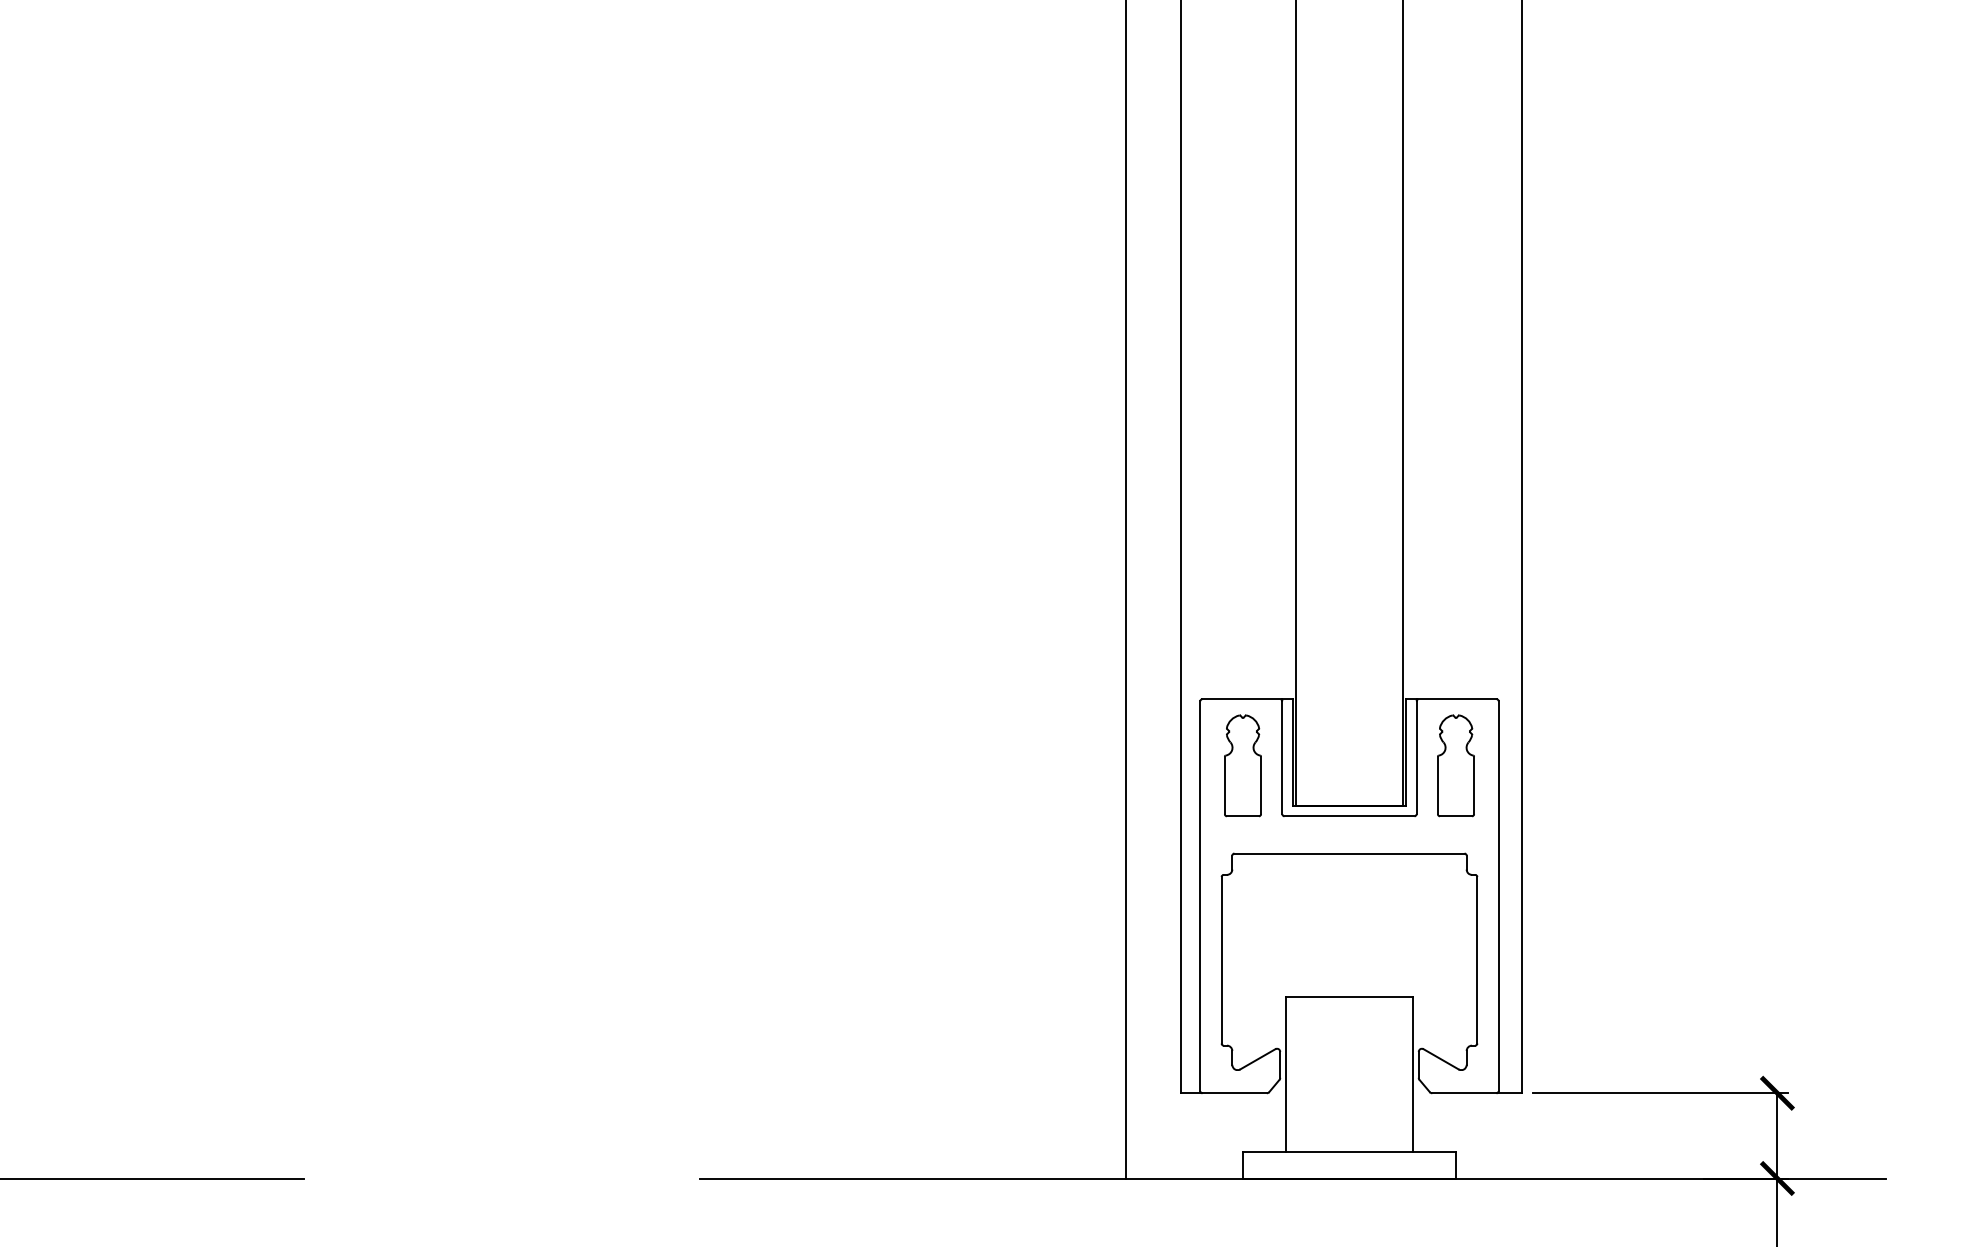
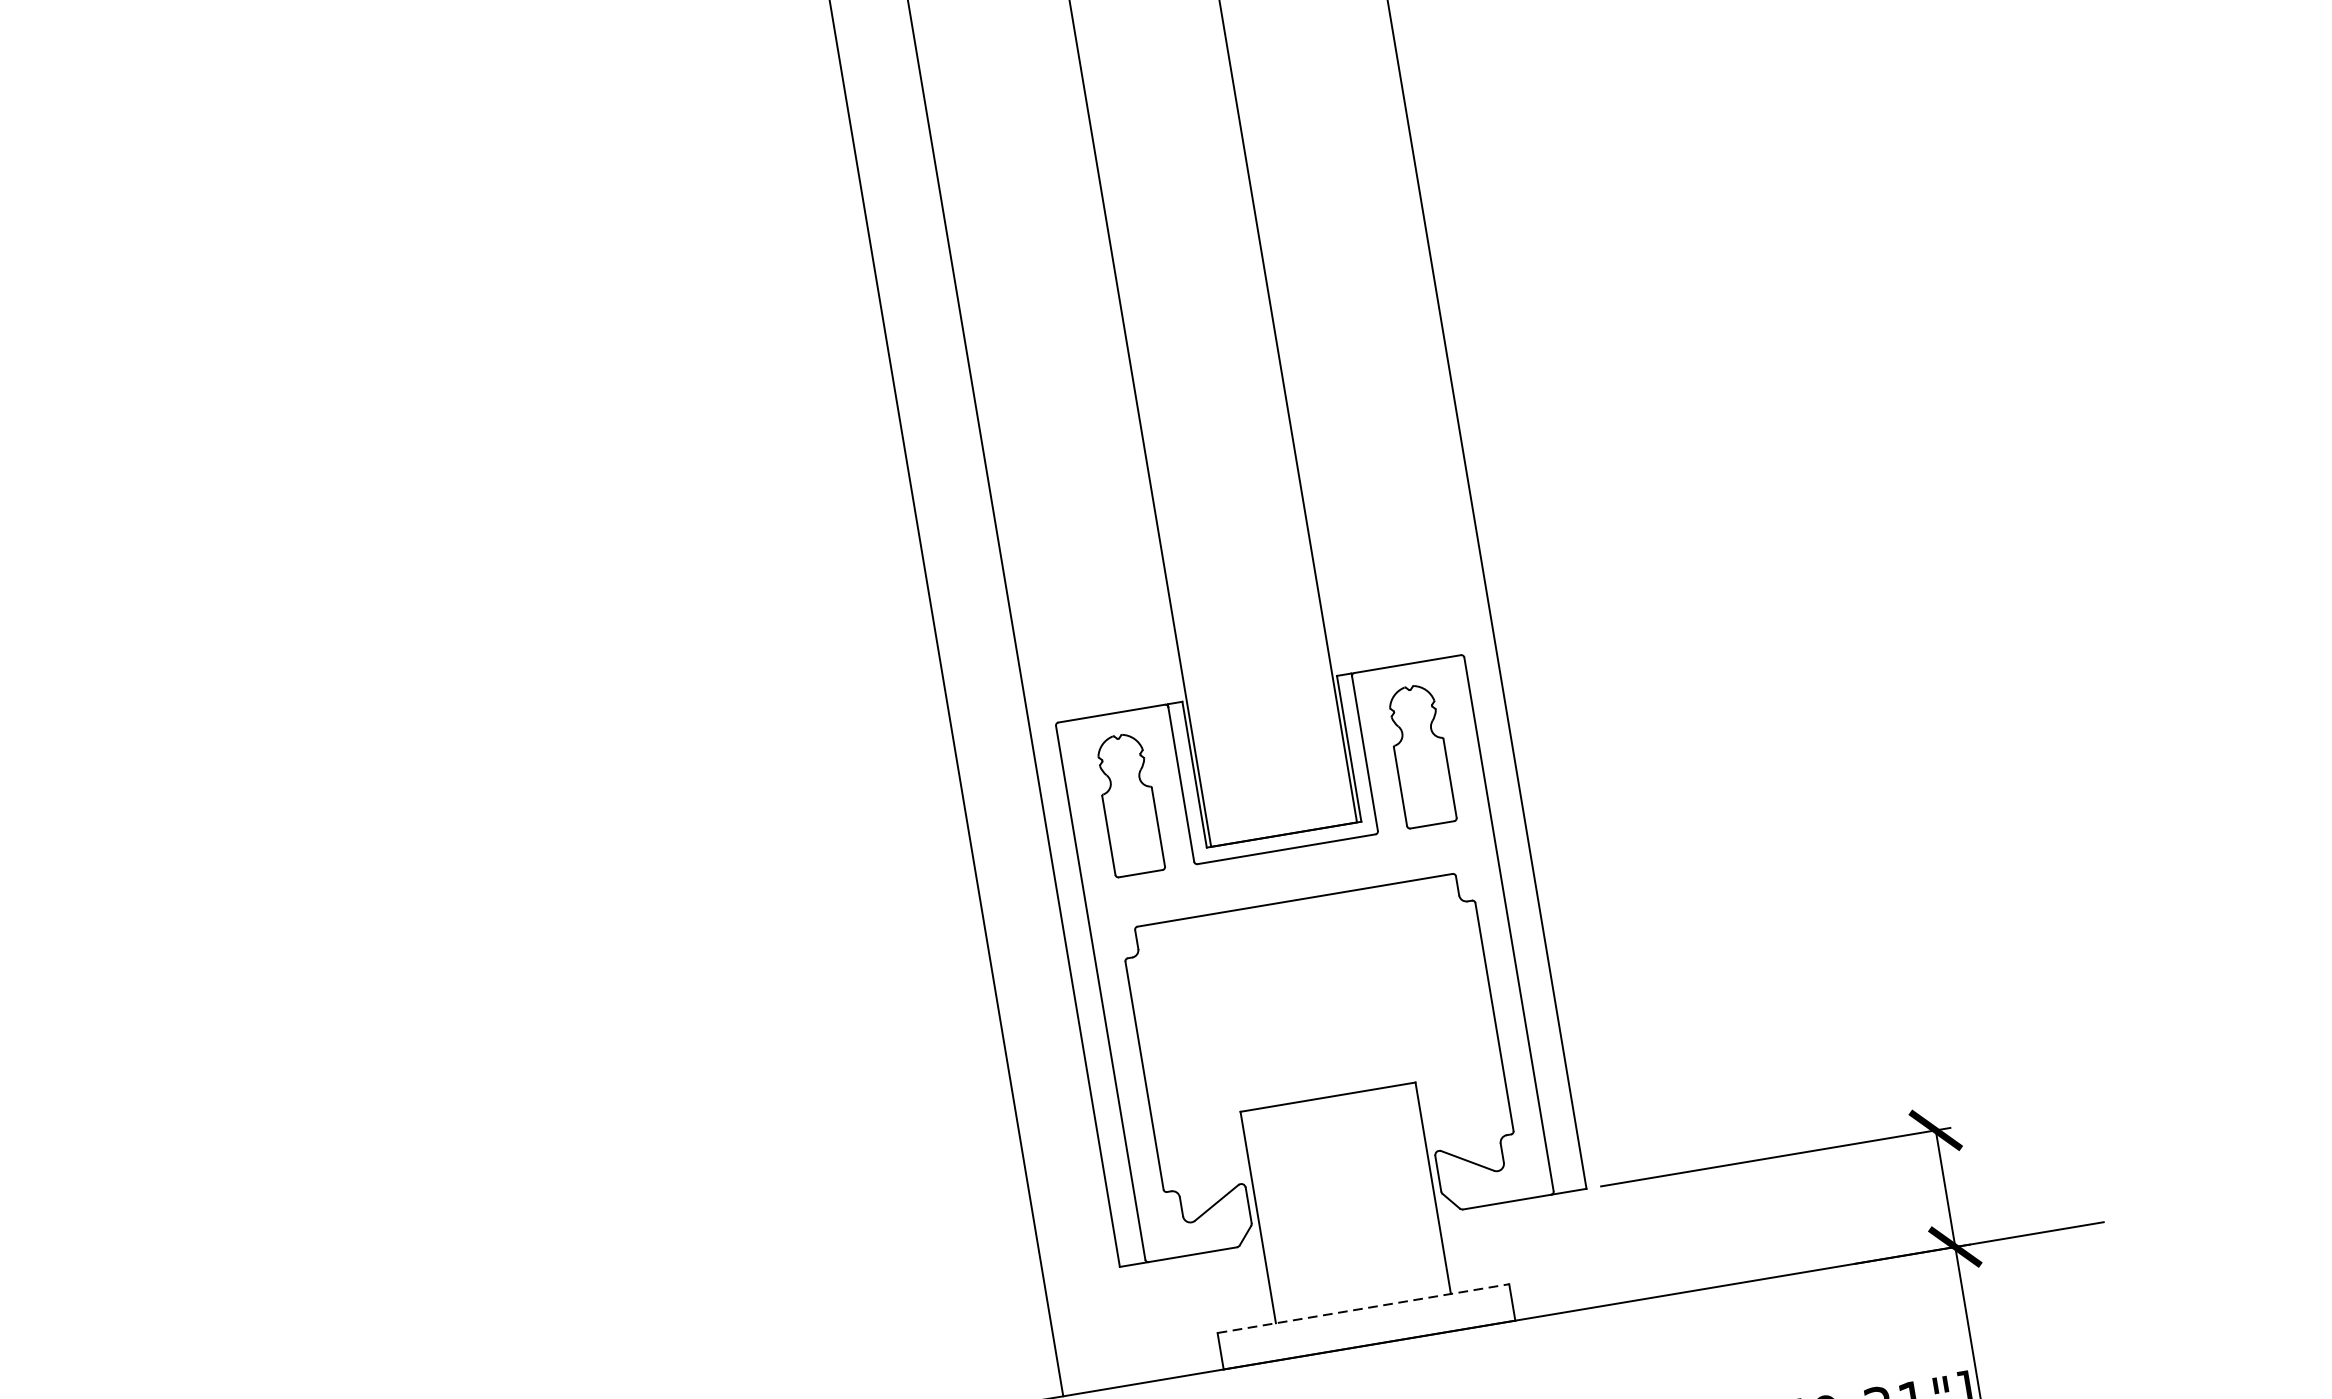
line: (1349, 1151) -> (1363, 1308), solid -> dashed

